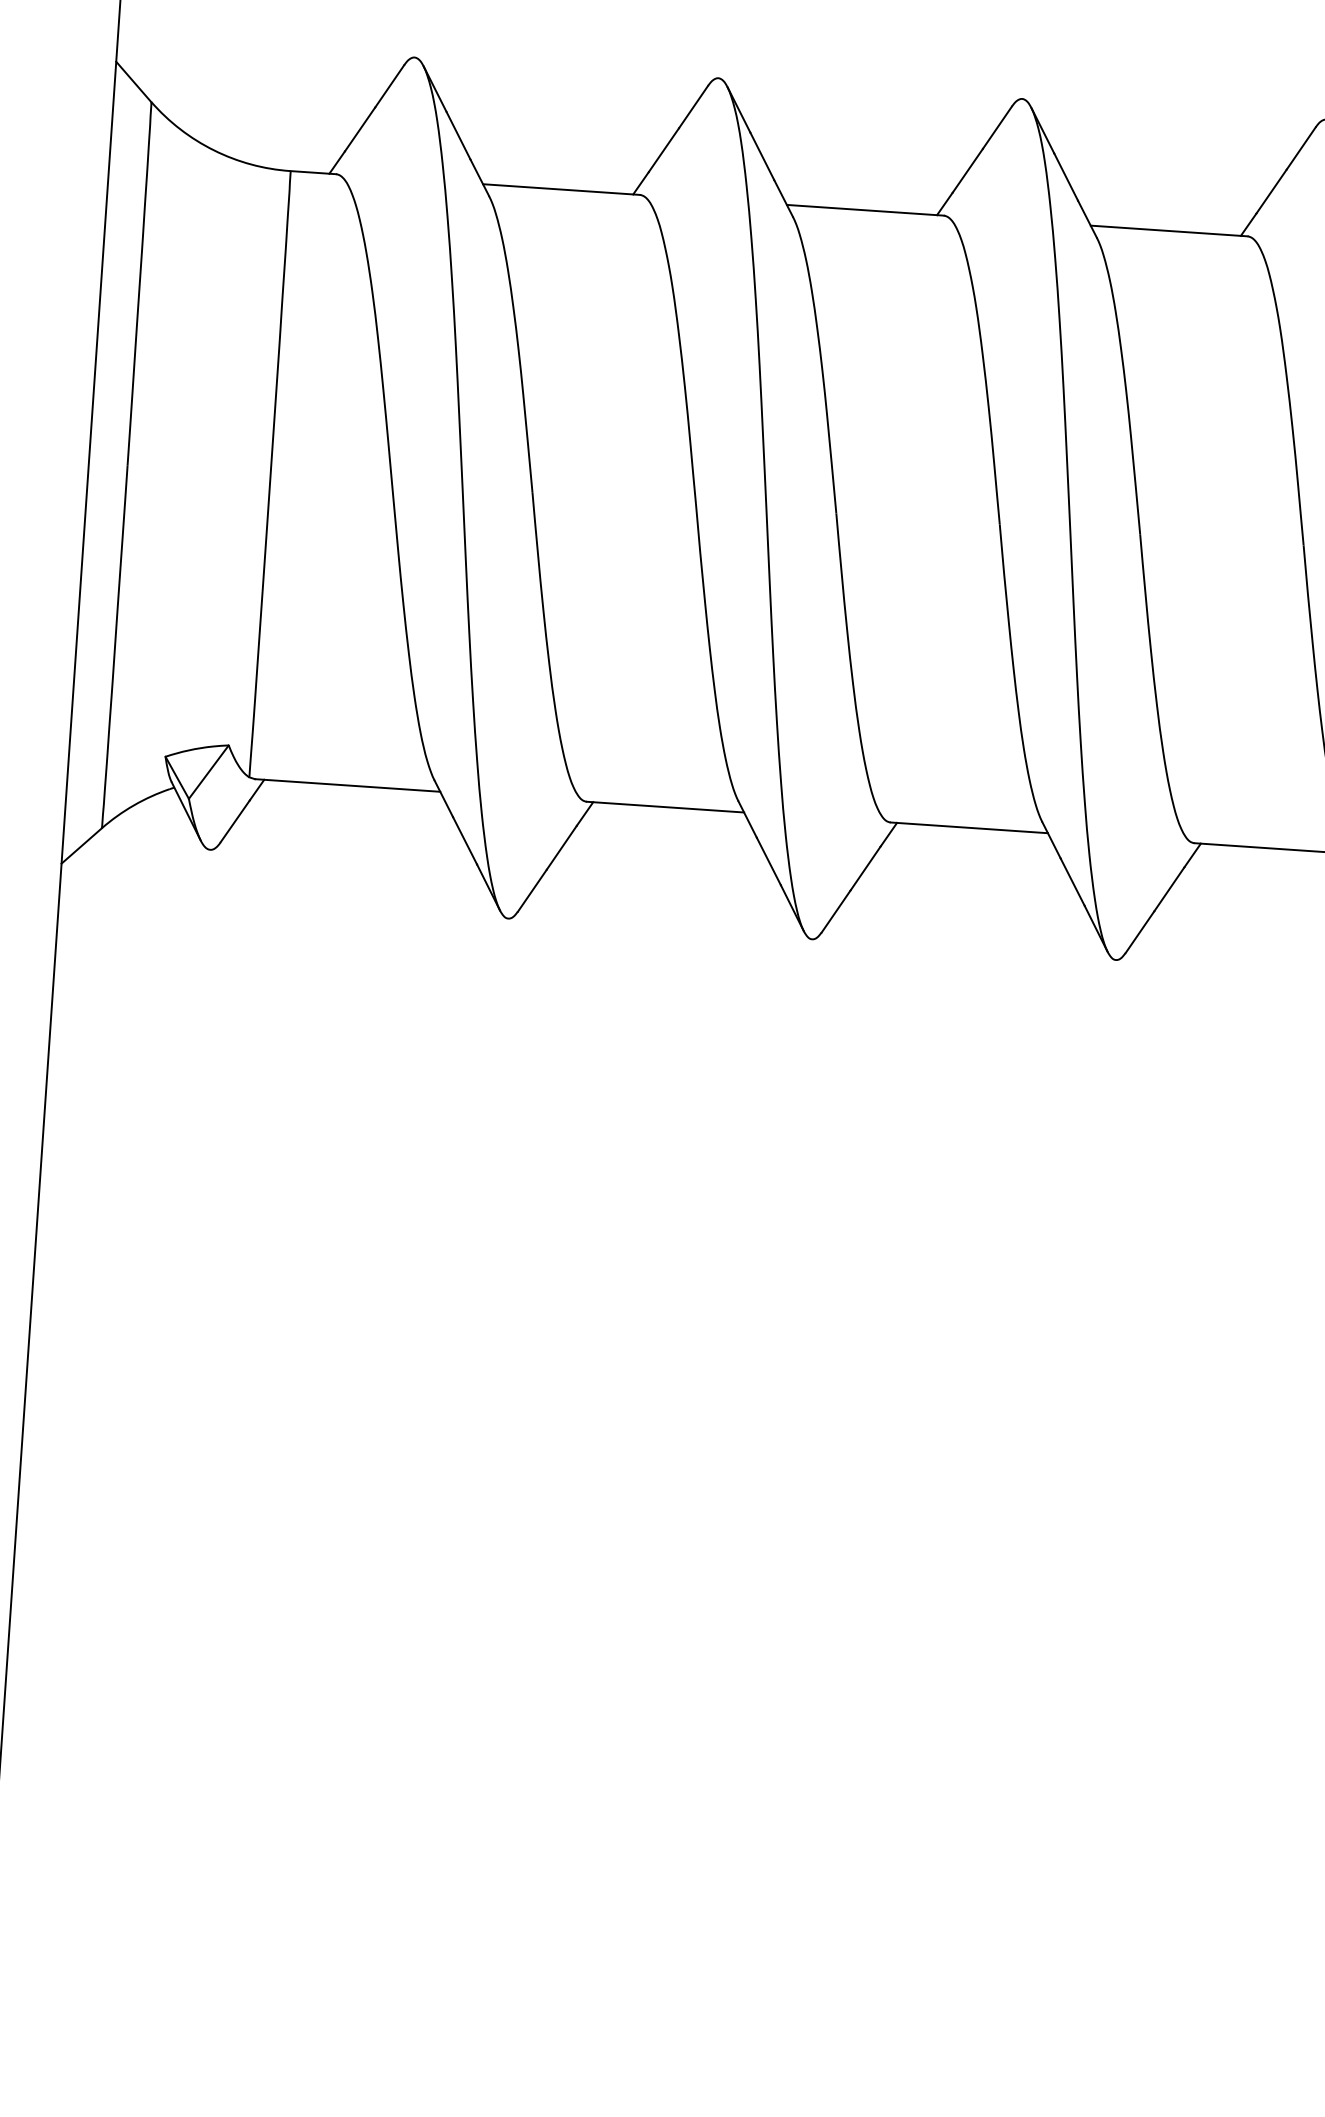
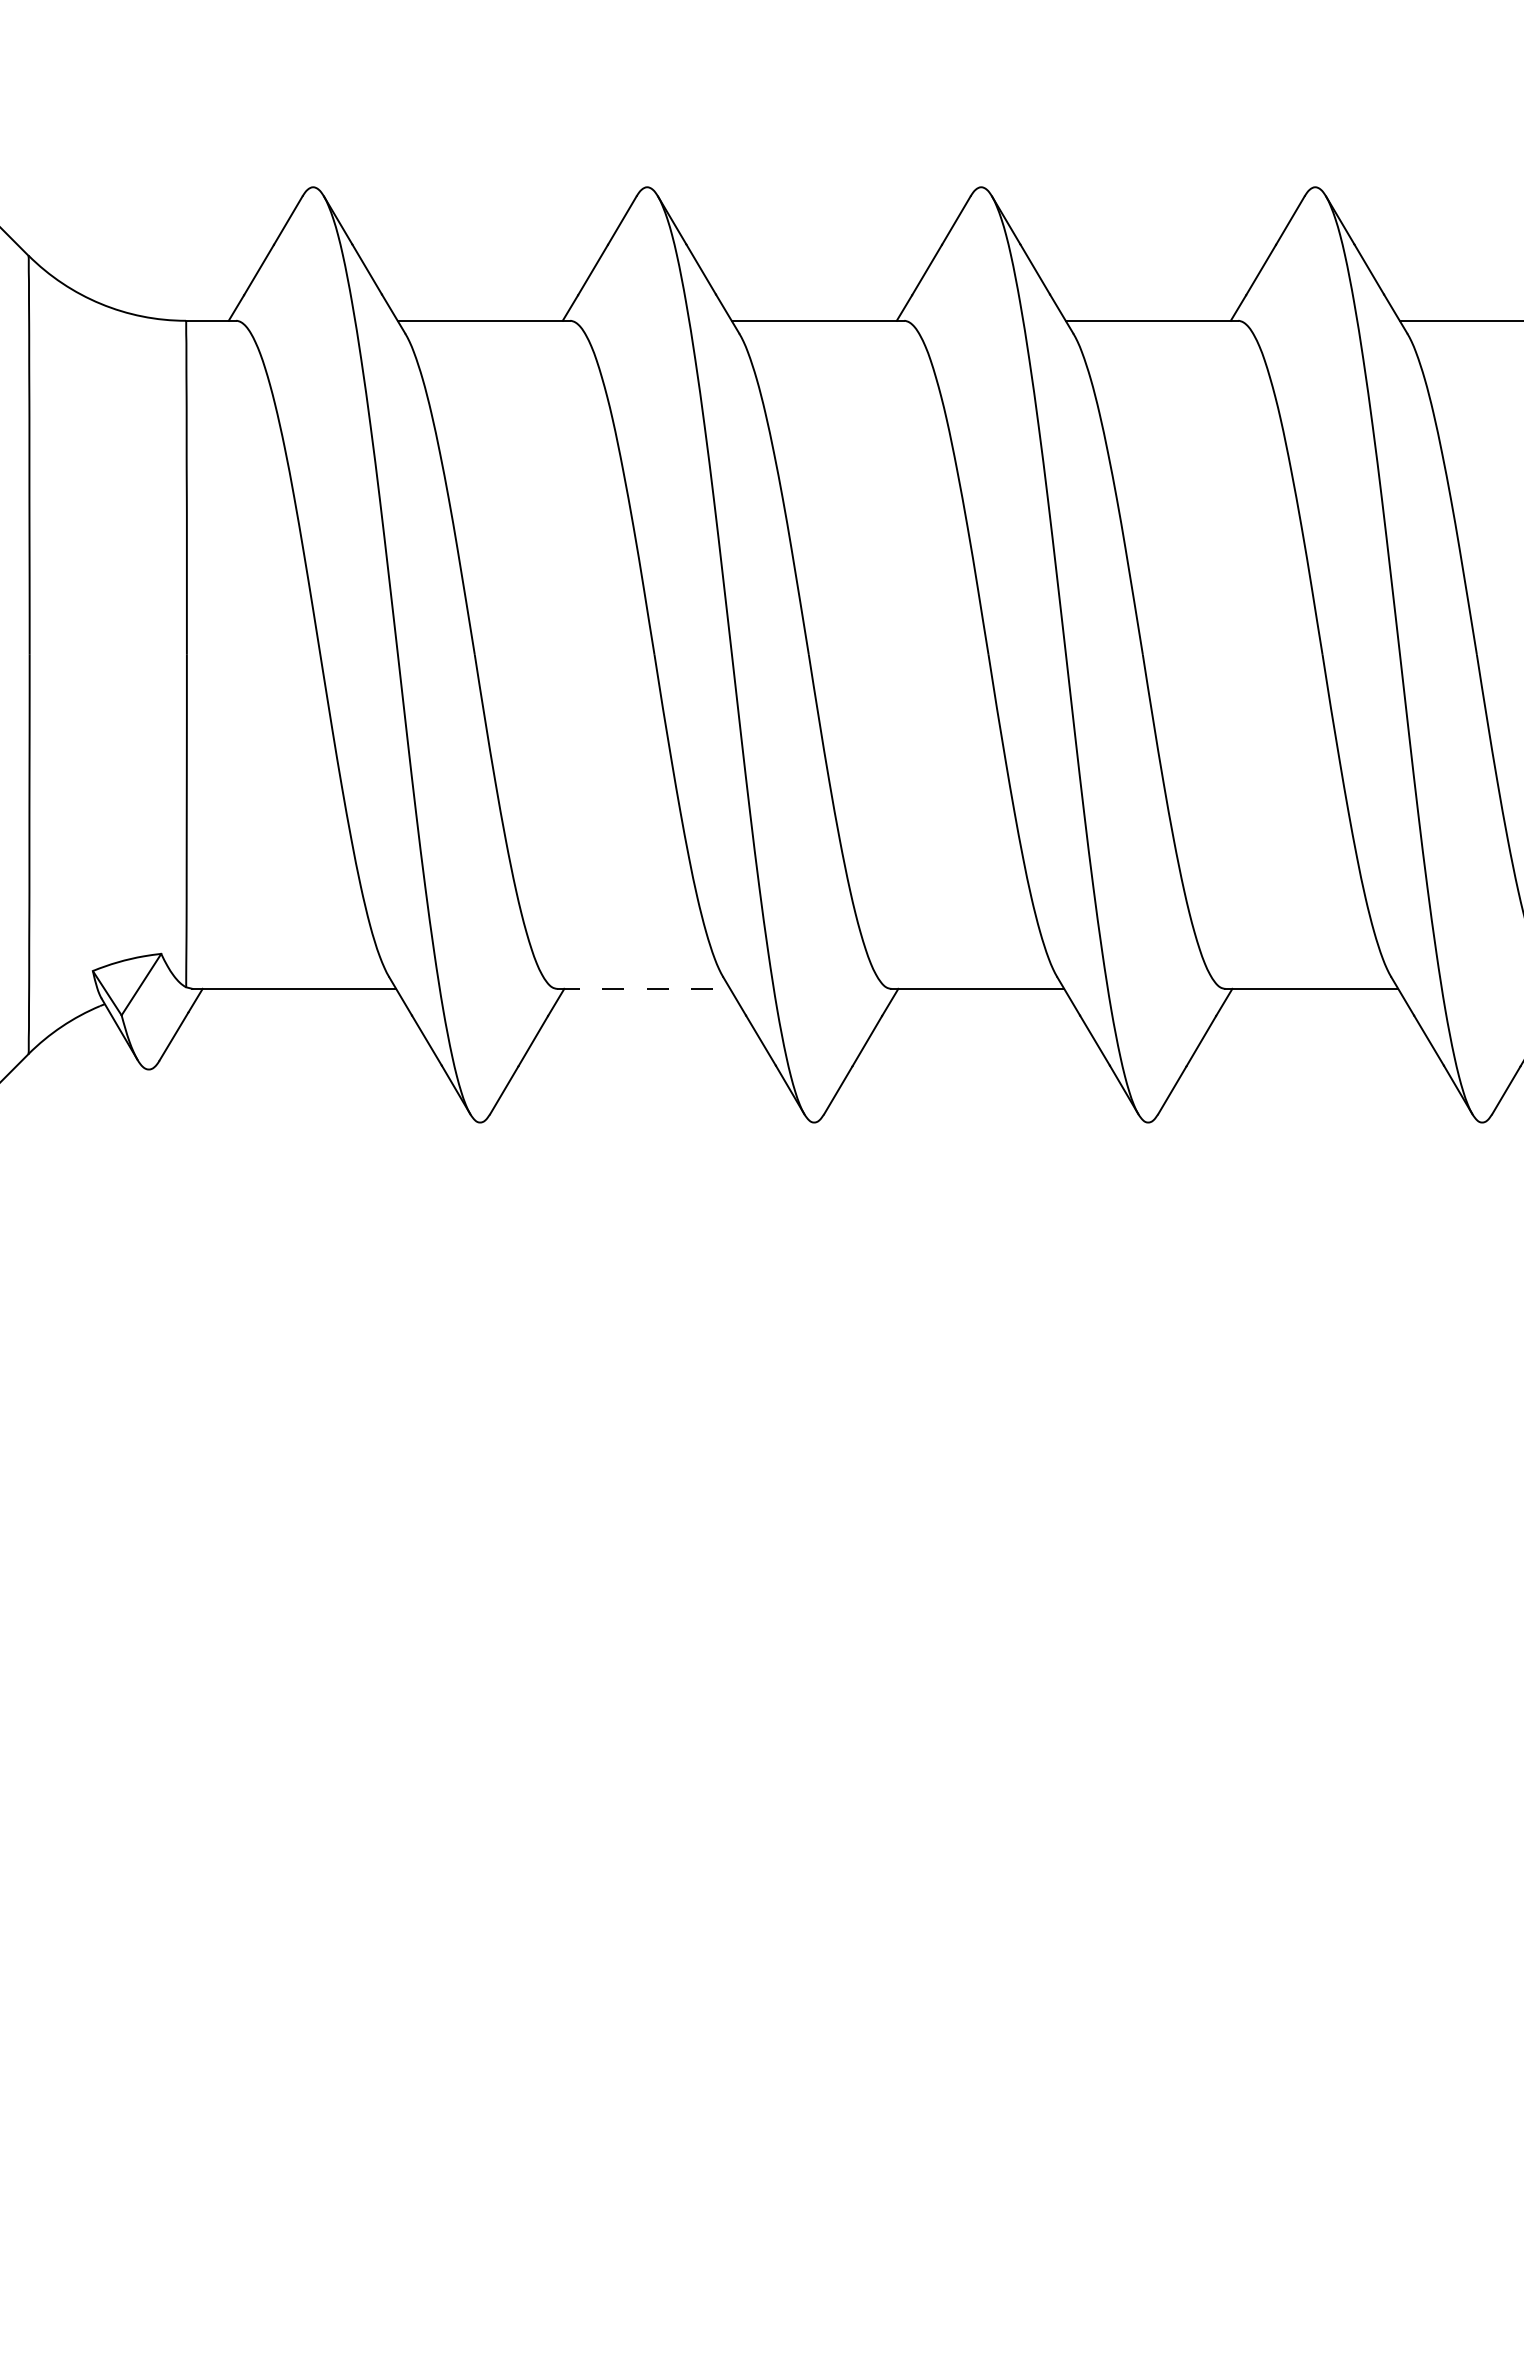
line: (666, 806) -> (644, 988), solid -> dashed

